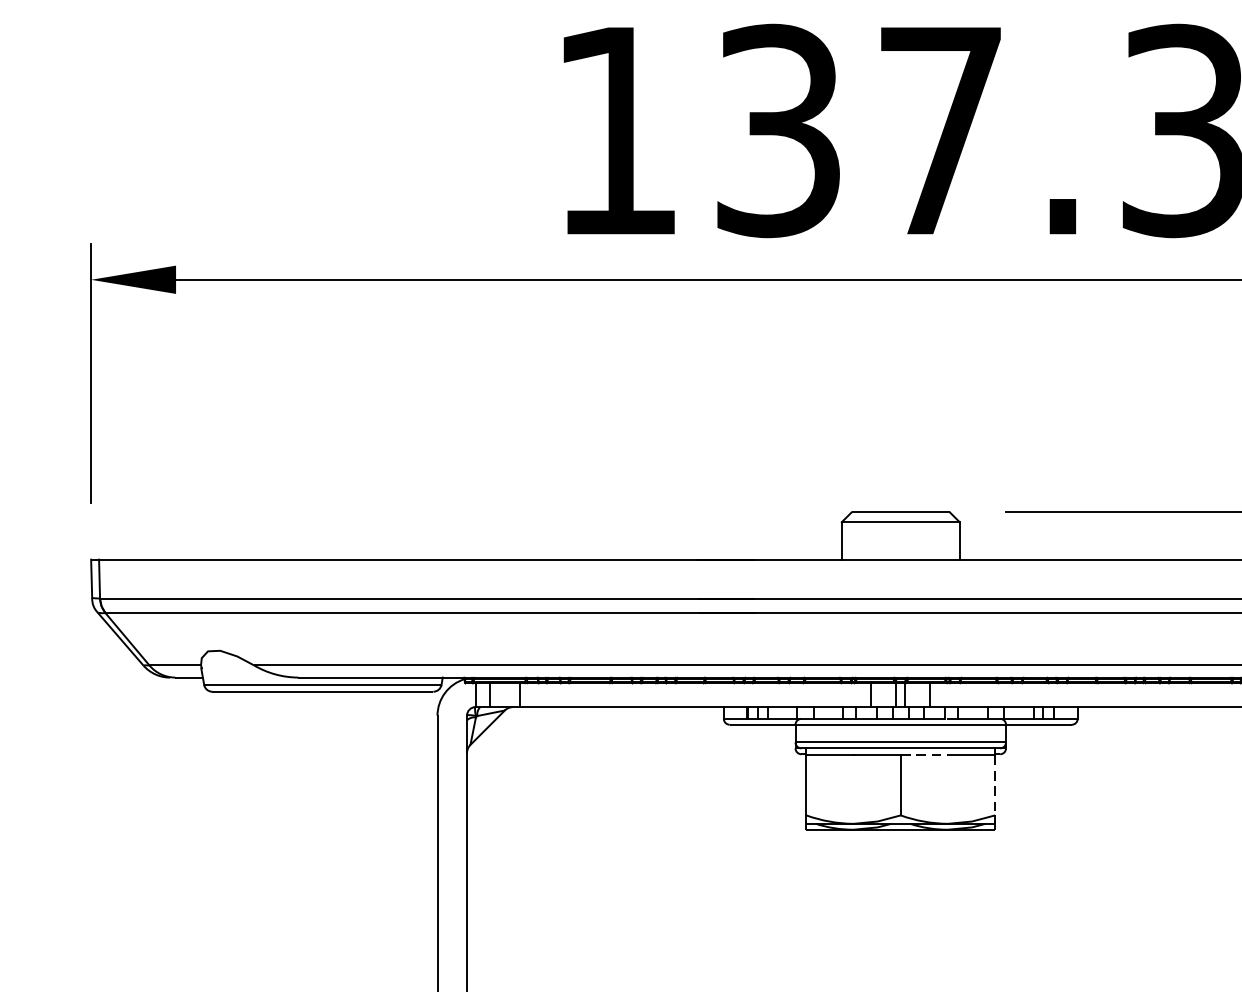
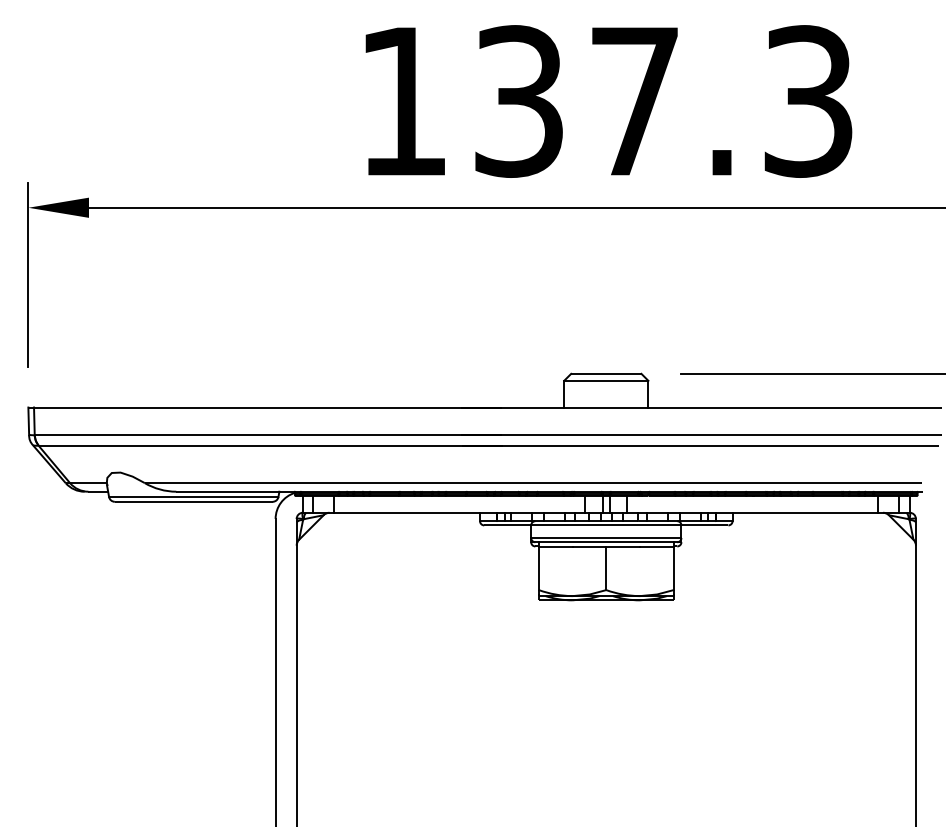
line: (924, 755) -> (623, 547), dashed -> solid
line: (994, 786) -> (673, 569), dashed -> solid

